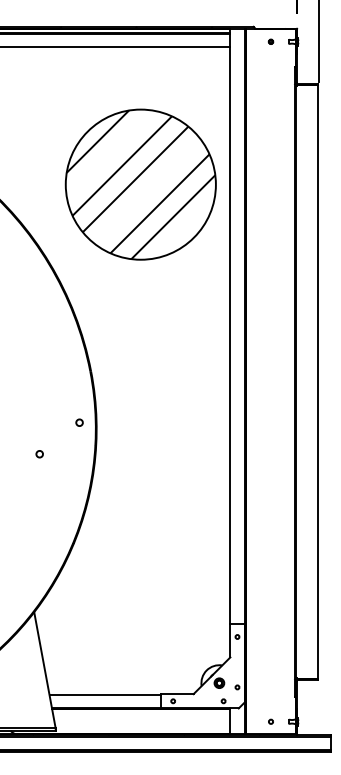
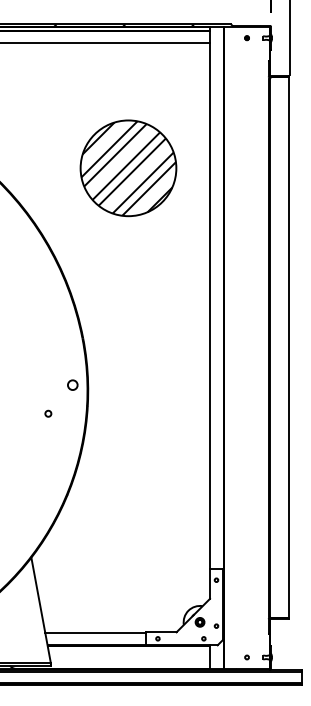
part: (140, 184) -> (128, 168), size x0.7
circle: (79, 422) -> (72, 384), size x1.6
circle: (39, 453) -> (48, 413), moved

